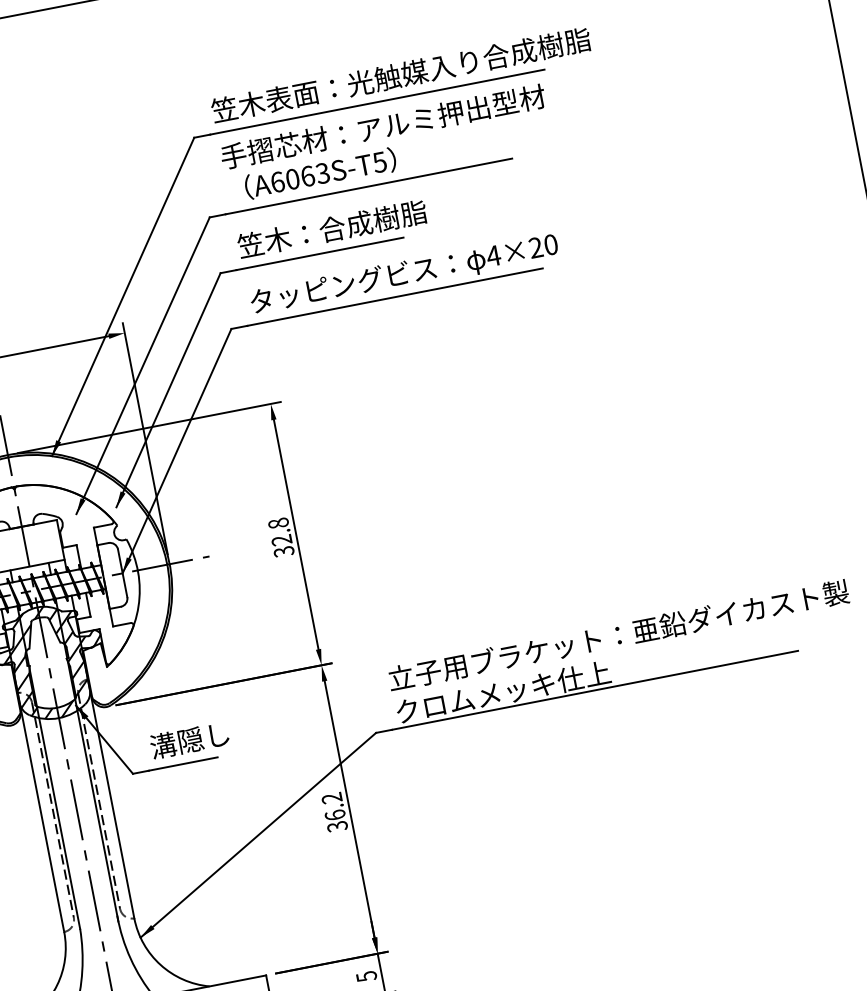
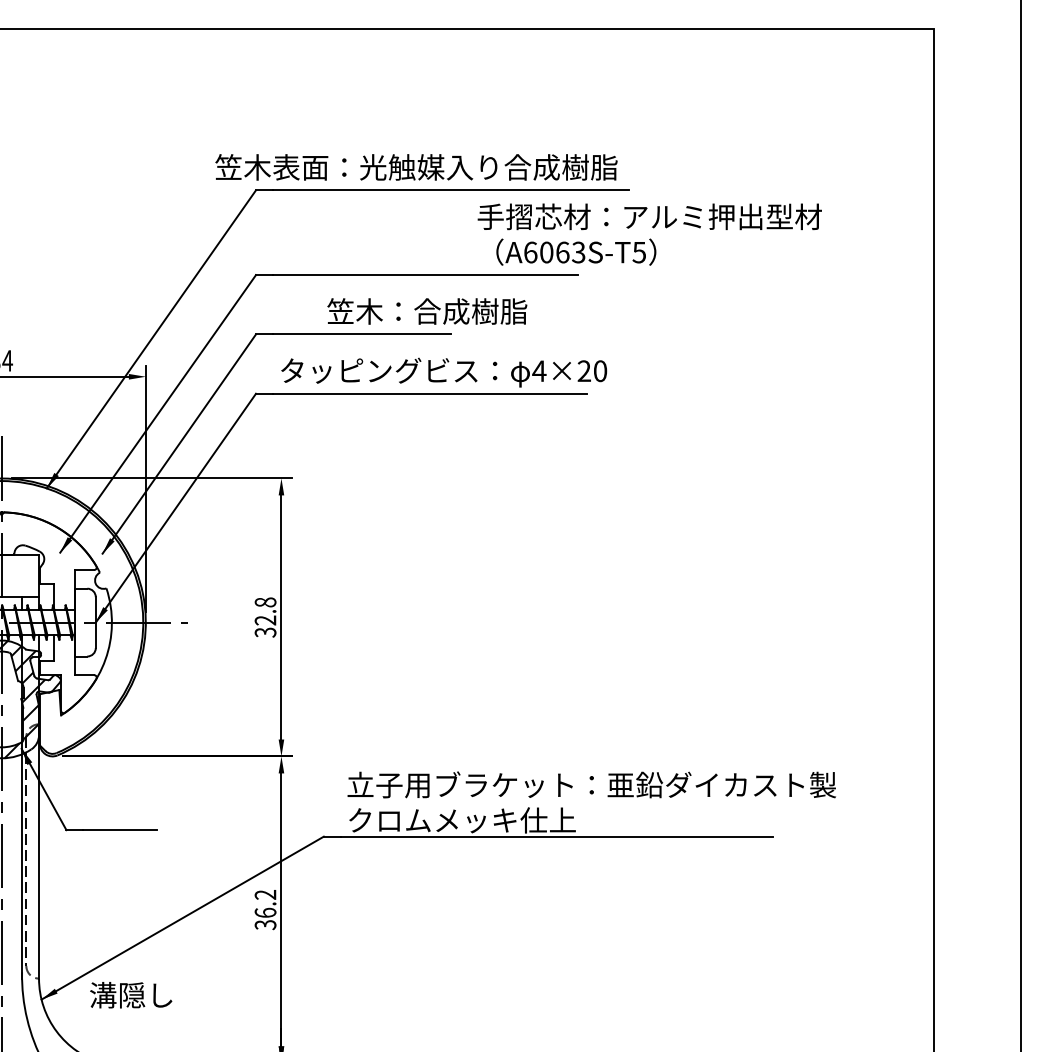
text: (401, 75) -> (416, 167), moved
text: (386, 143) -> (649, 234), moved
text: (332, 229) -> (427, 311), moved
text: (189, 740) -> (131, 995), moved

